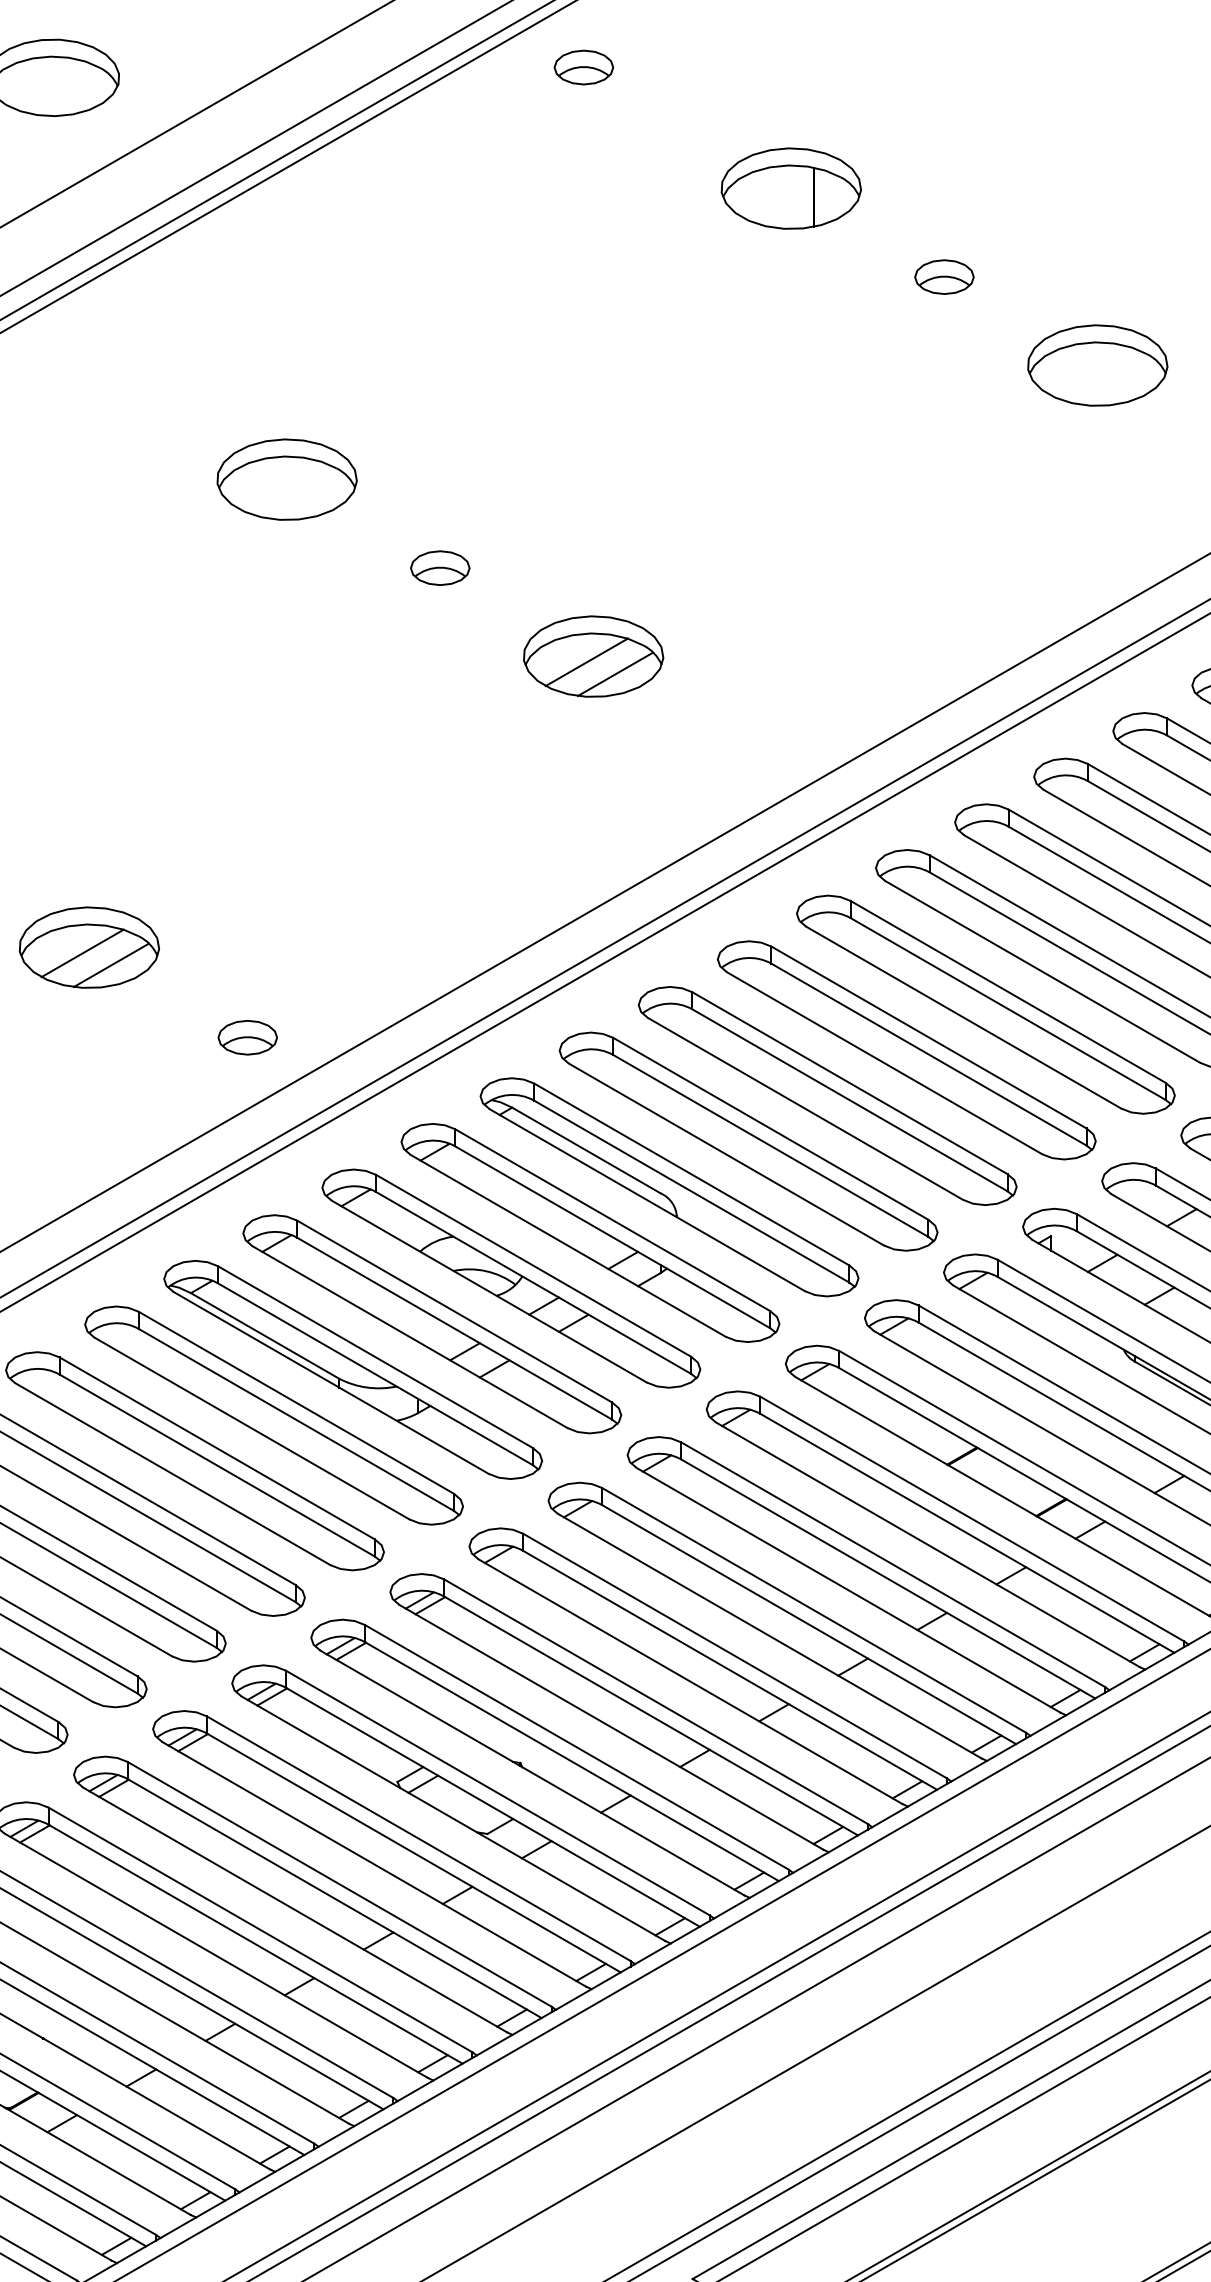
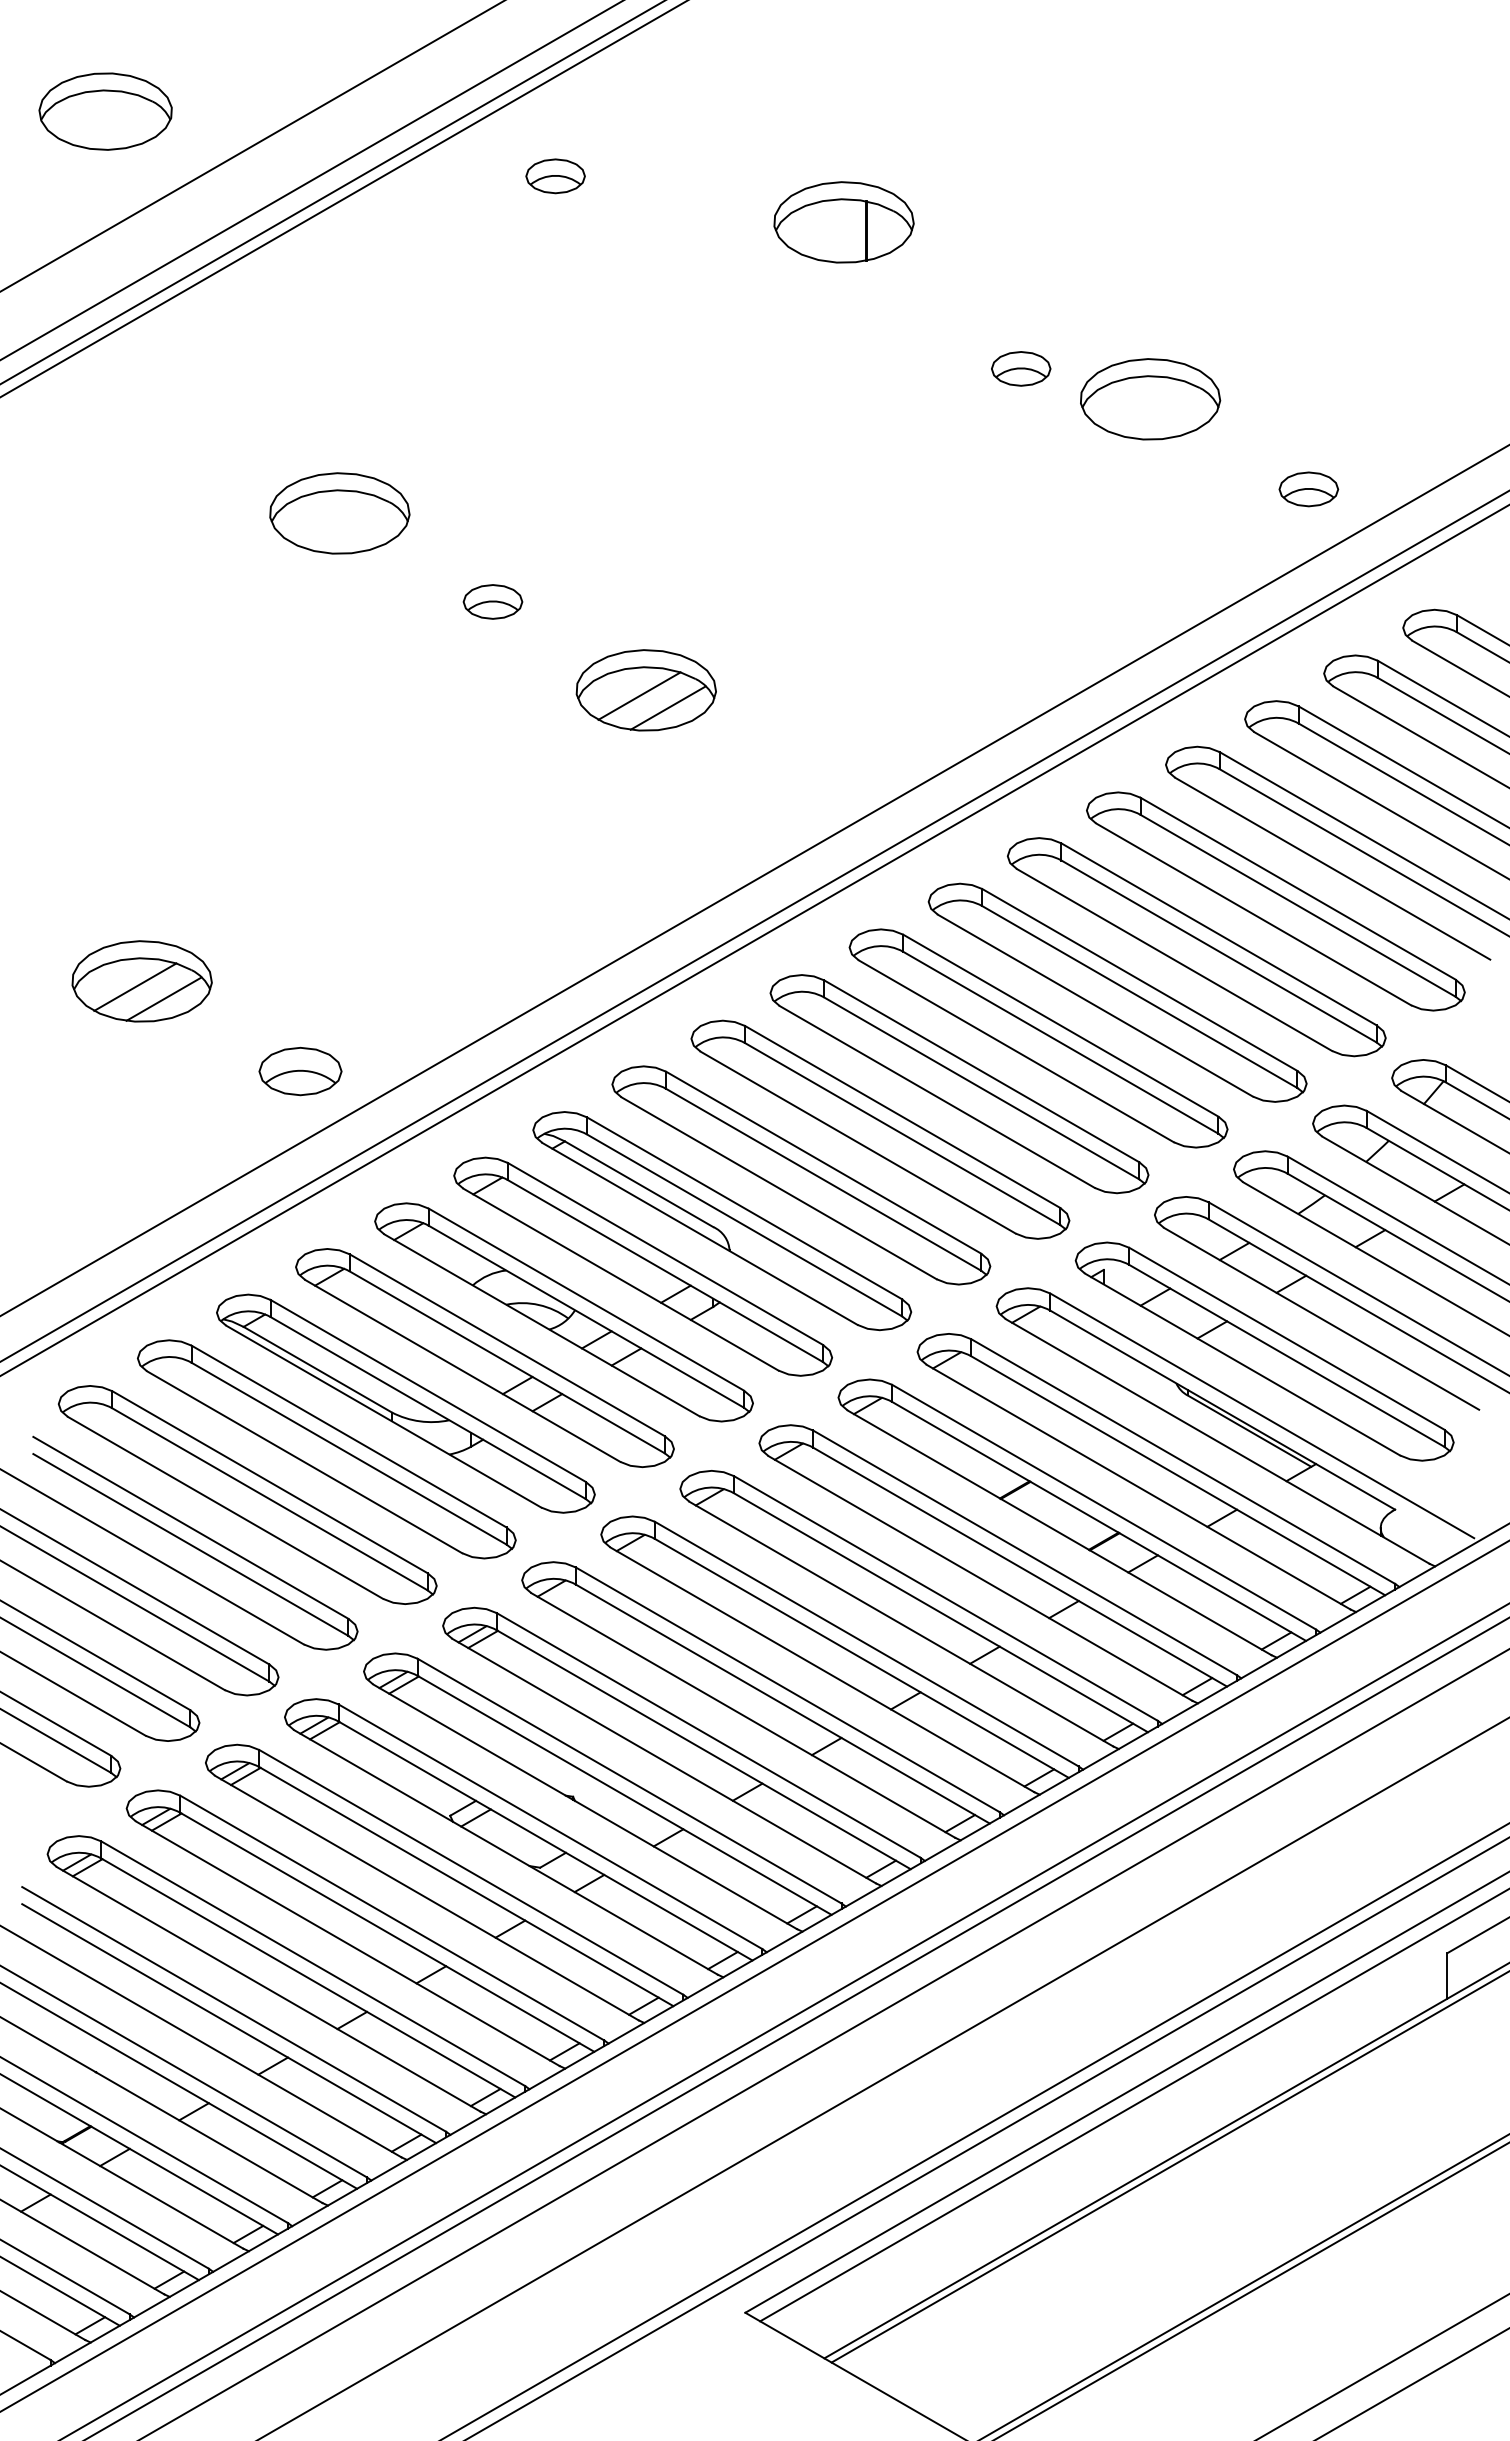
part: (583, 67) -> (555, 176), moved
part: (944, 276) -> (1021, 368), moved
part: (247, 1037) -> (300, 1071), size x1.4

